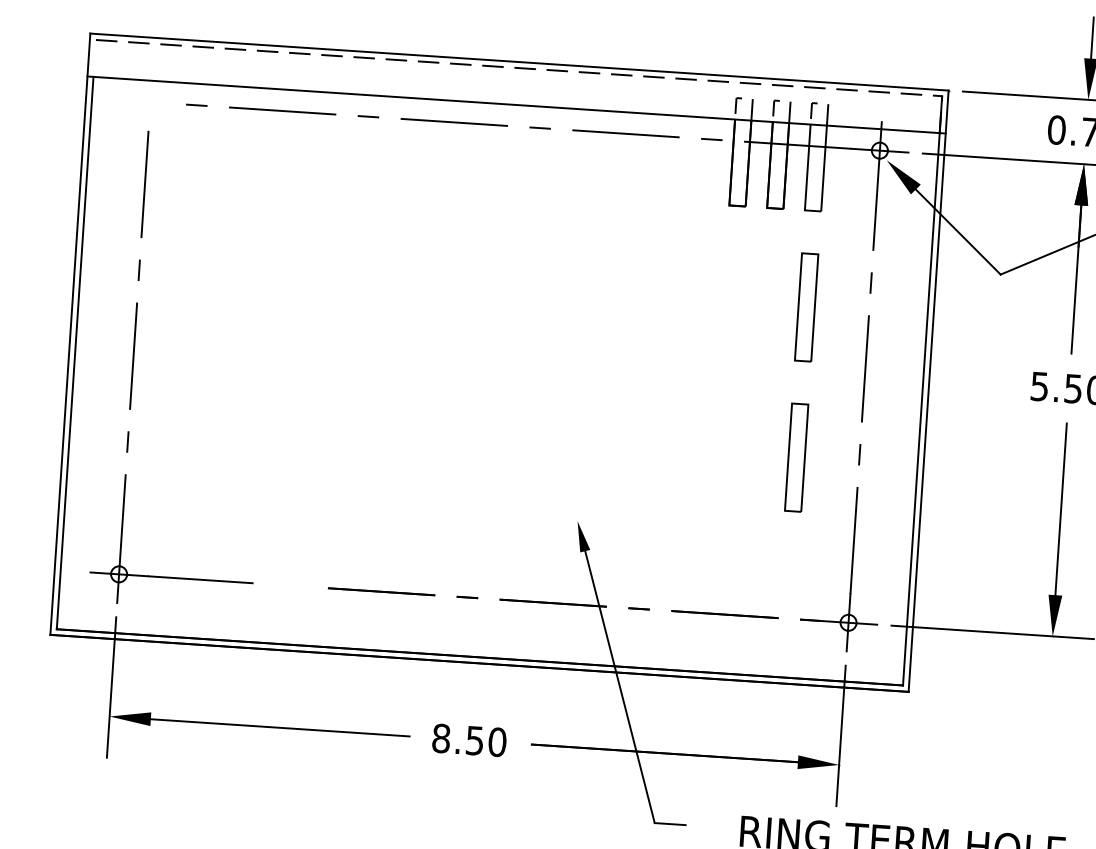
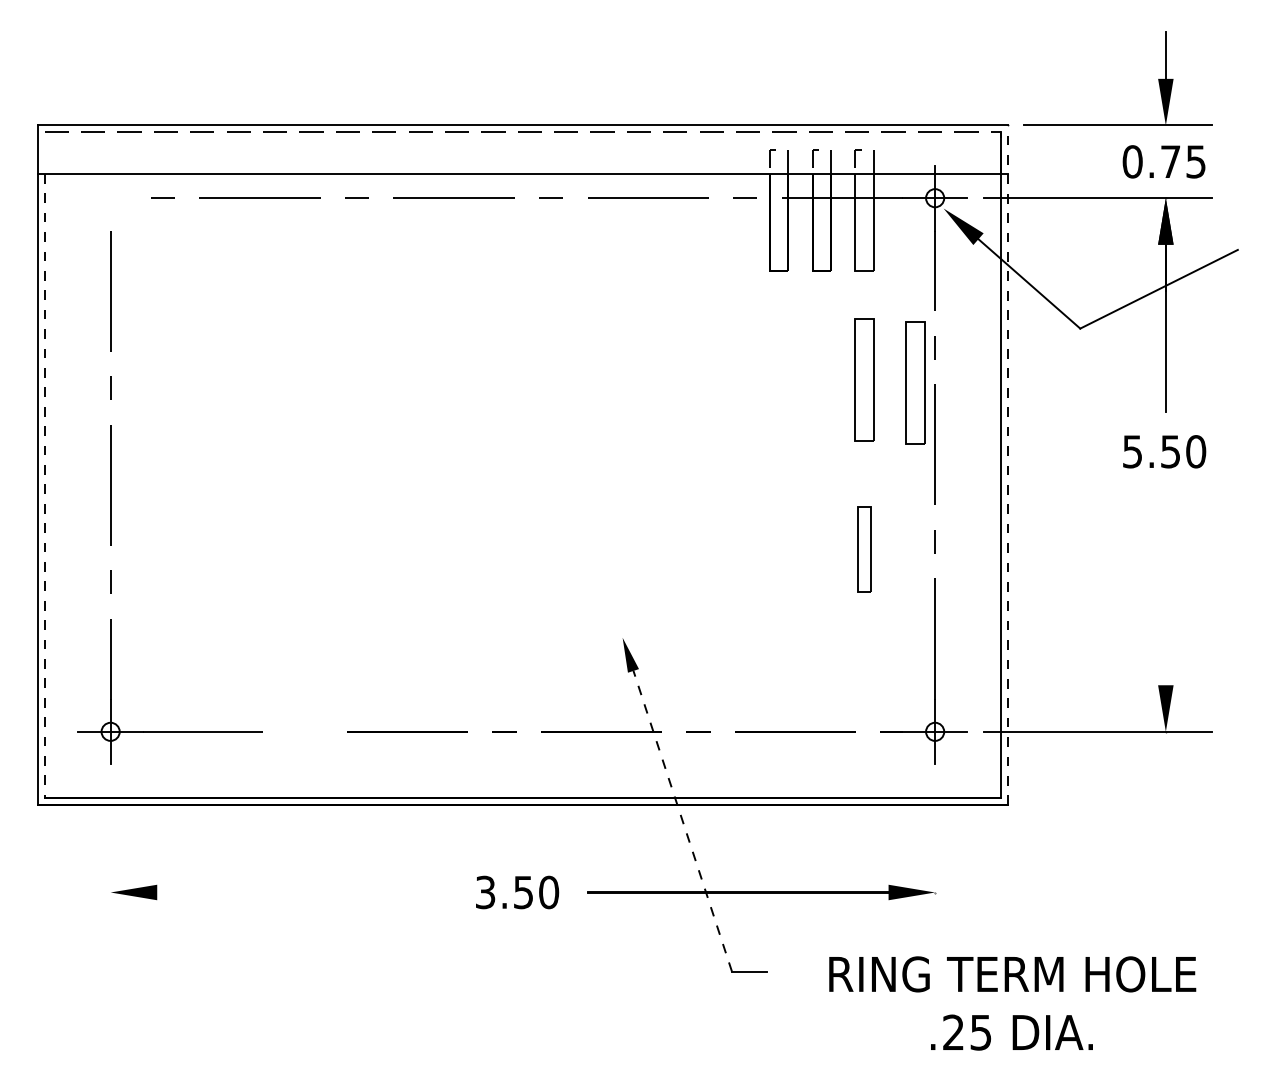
part: (851, 312) -> (915, 382), added
line: (74, 353) -> (44, 486), solid -> dashed
line: (928, 391) -> (1007, 465), solid -> dashed
part: (796, 457) -> (864, 549), size x0.7
line: (1060, 509) -> (1165, 588), removed
line: (619, 686) -> (682, 820), solid -> dashed
line: (111, 687) -> (110, 859), removed
line: (280, 727) -> (303, 892), removed
line: (841, 735) -> (935, 859), removed
text: (441, 738) -> (485, 892), 8.50 -> 3.50

